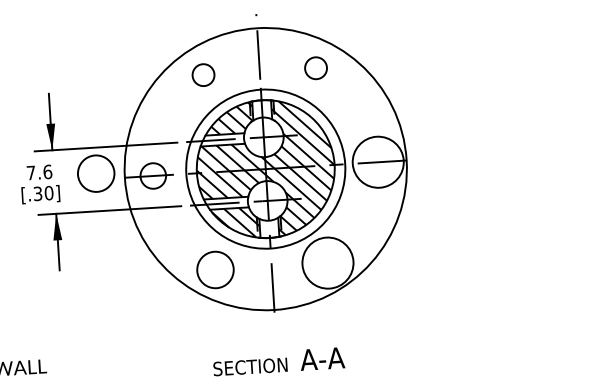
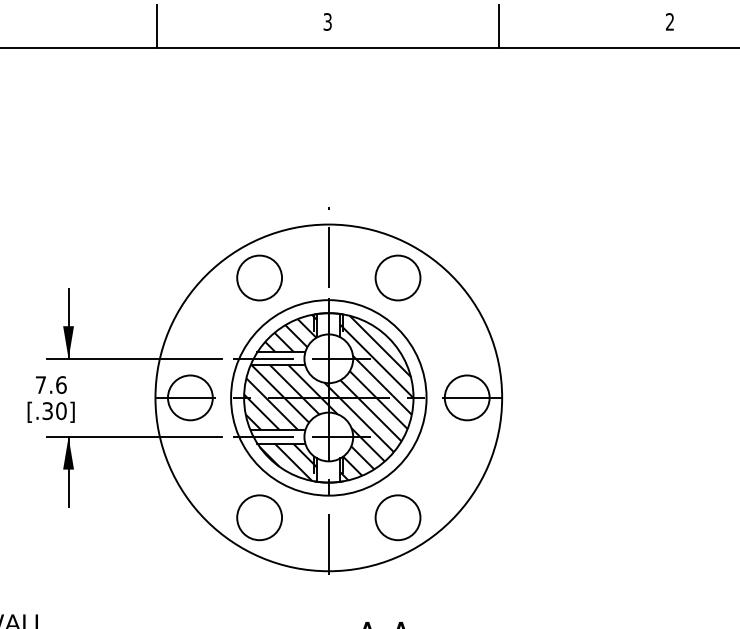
circle: (315, 67) -> (397, 277), size x1.67
circle: (203, 74) -> (259, 277), size x1.67
circle: (377, 161) -> (466, 397), size x0.71
circle: (96, 173) -> (120, 390), removed
circle: (152, 175) -> (189, 397), size x1.43
circle: (327, 262) -> (397, 517), size x0.71

